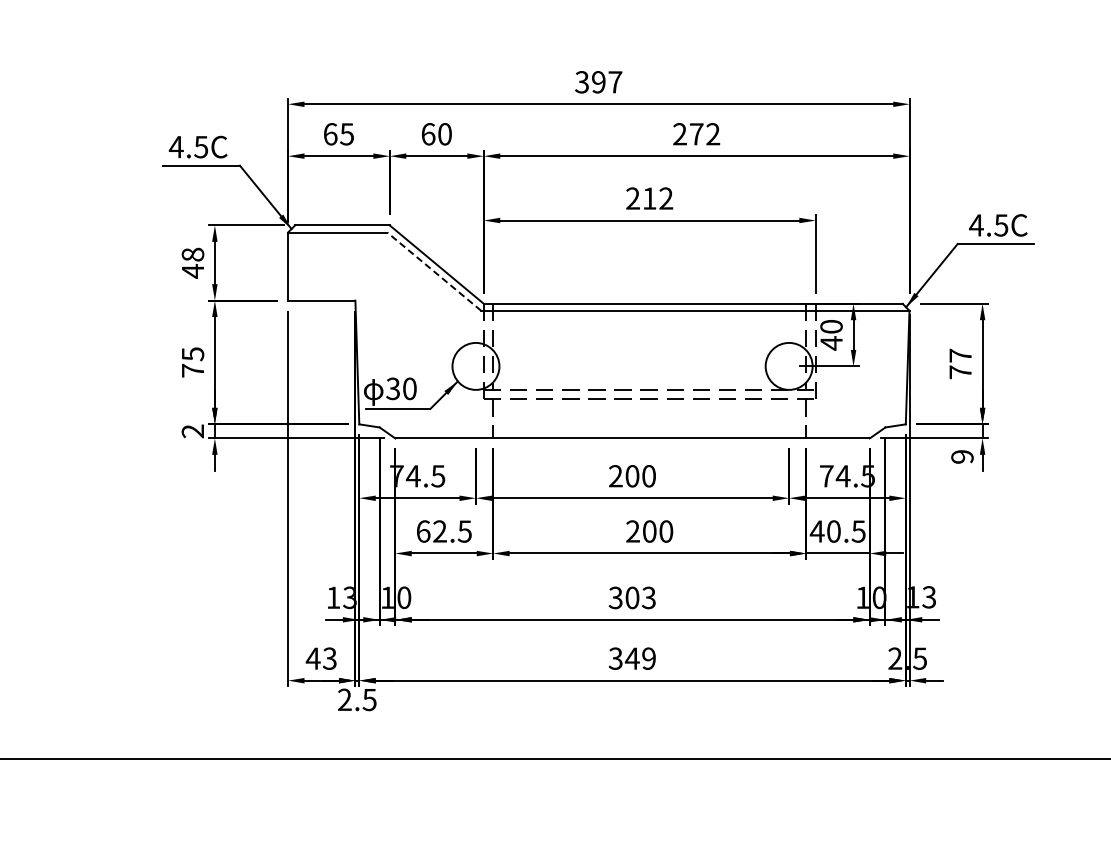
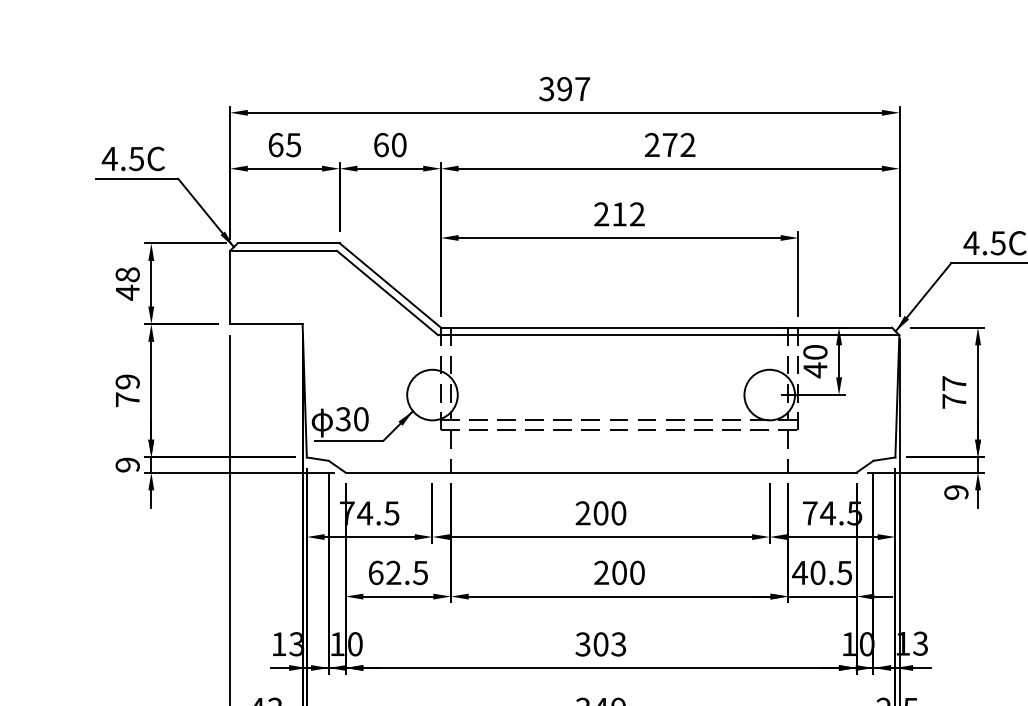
line: (433, 271) -> (386, 292), dashed -> solid
text: (192, 354) -> (127, 382), 75 -> 79
text: (193, 431) -> (128, 465), 2 -> 9

